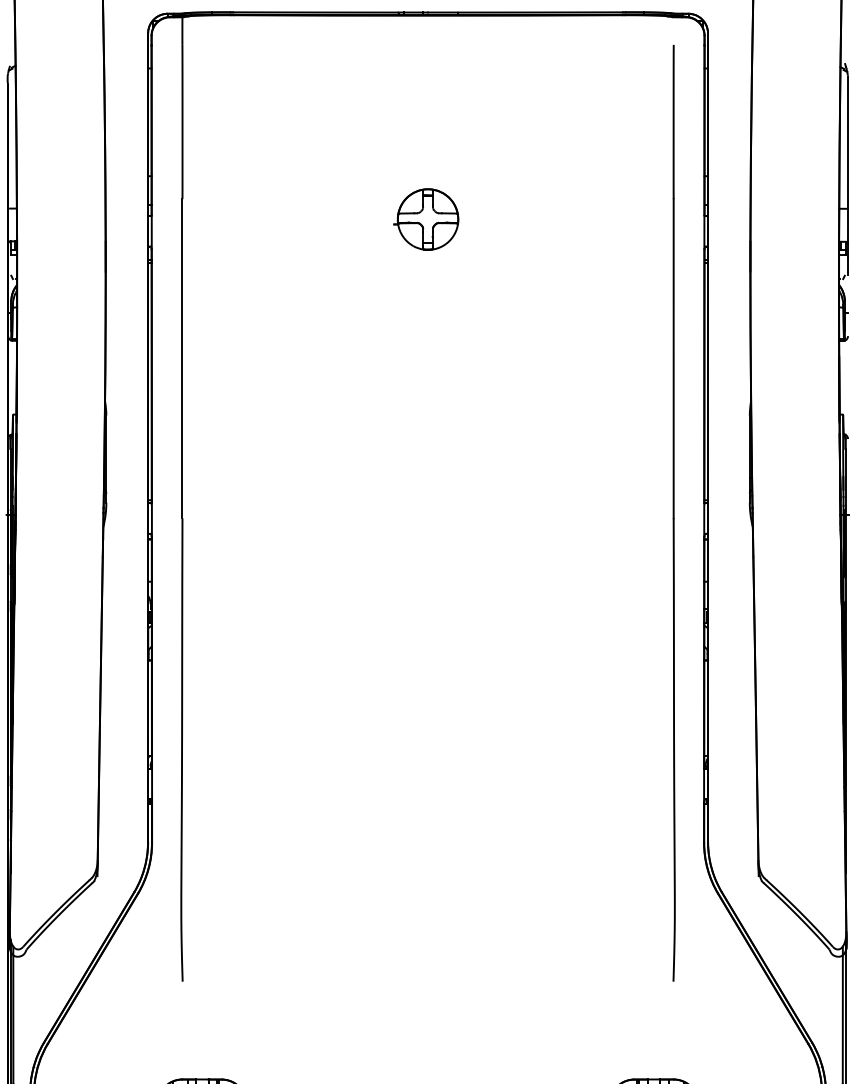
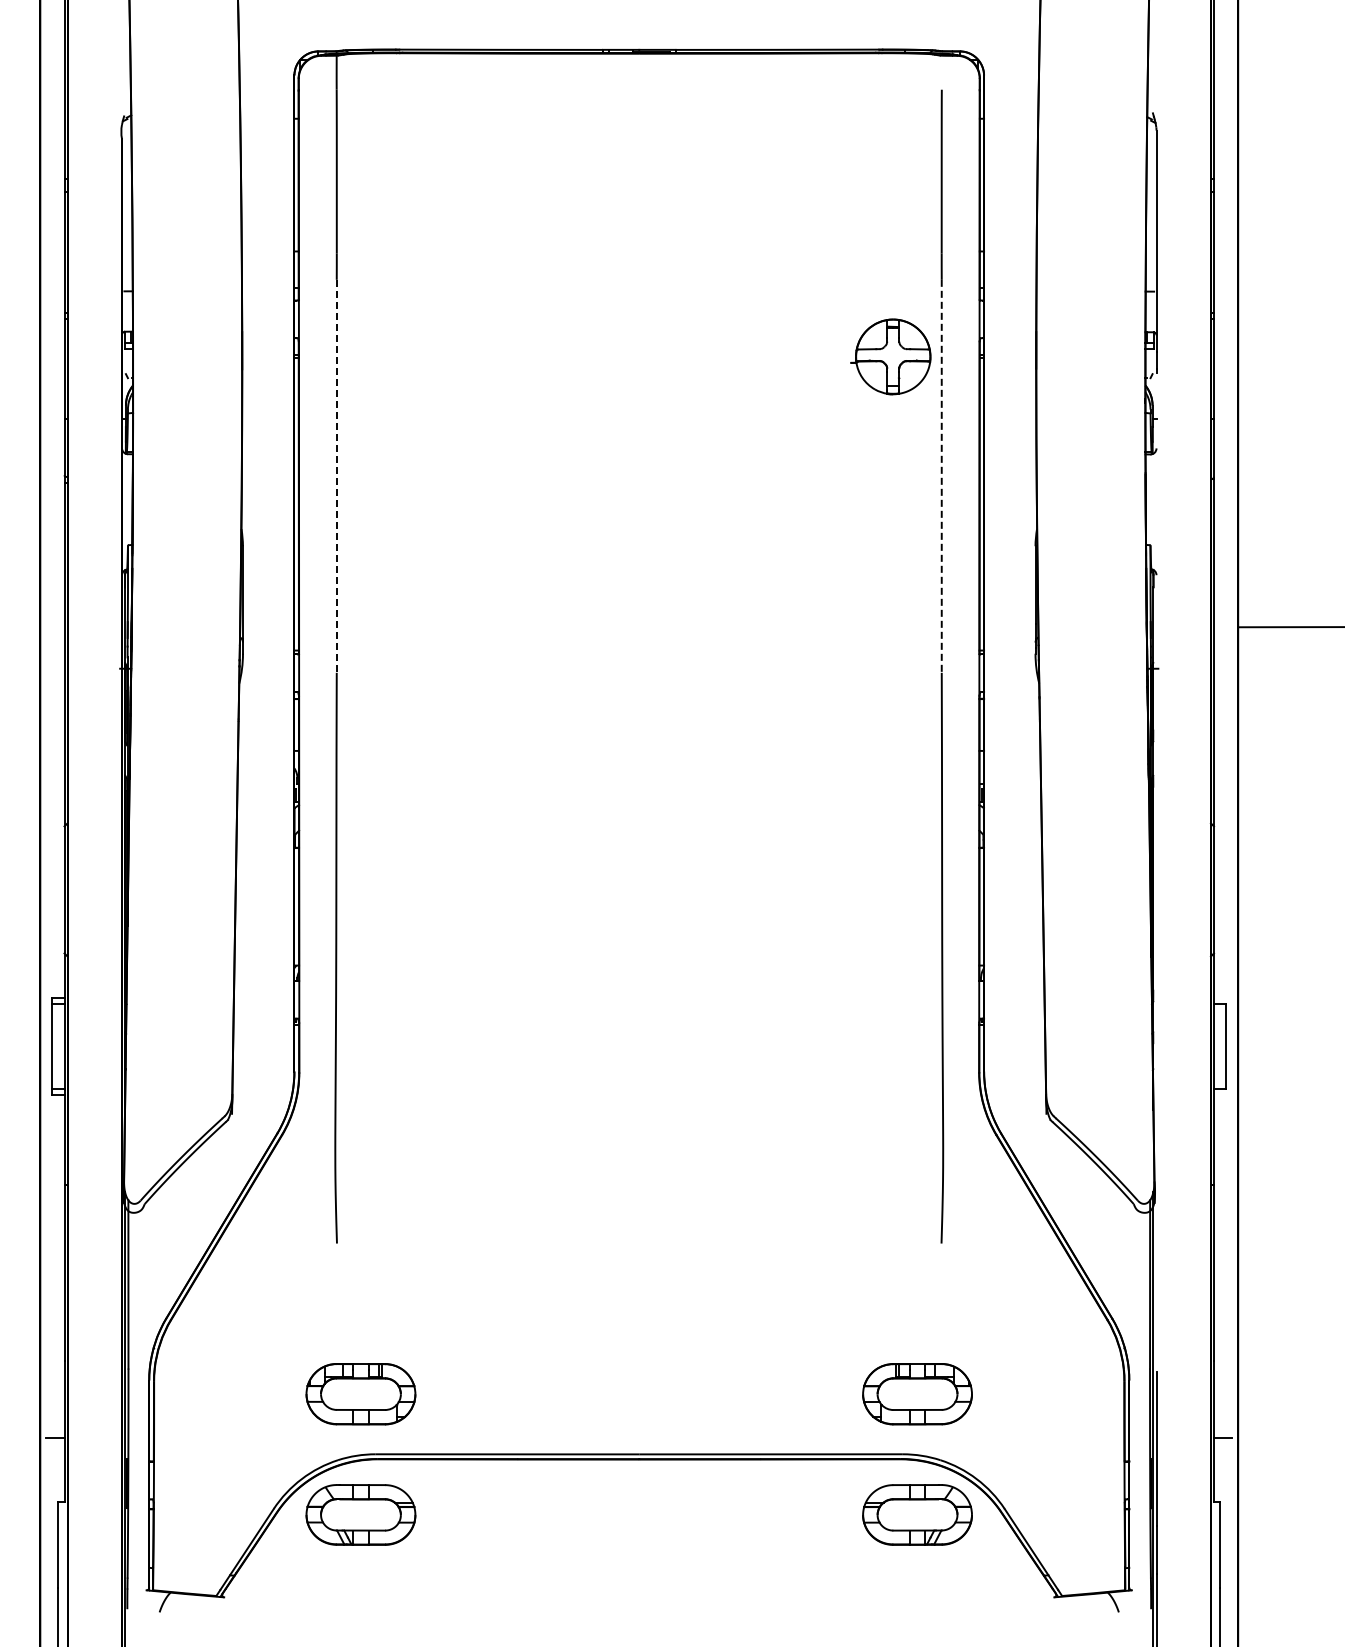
part: (425, 219) -> (890, 356), moved
line: (182, 358) -> (336, 476), solid -> dashed
line: (673, 358) -> (941, 476), solid -> dashed

